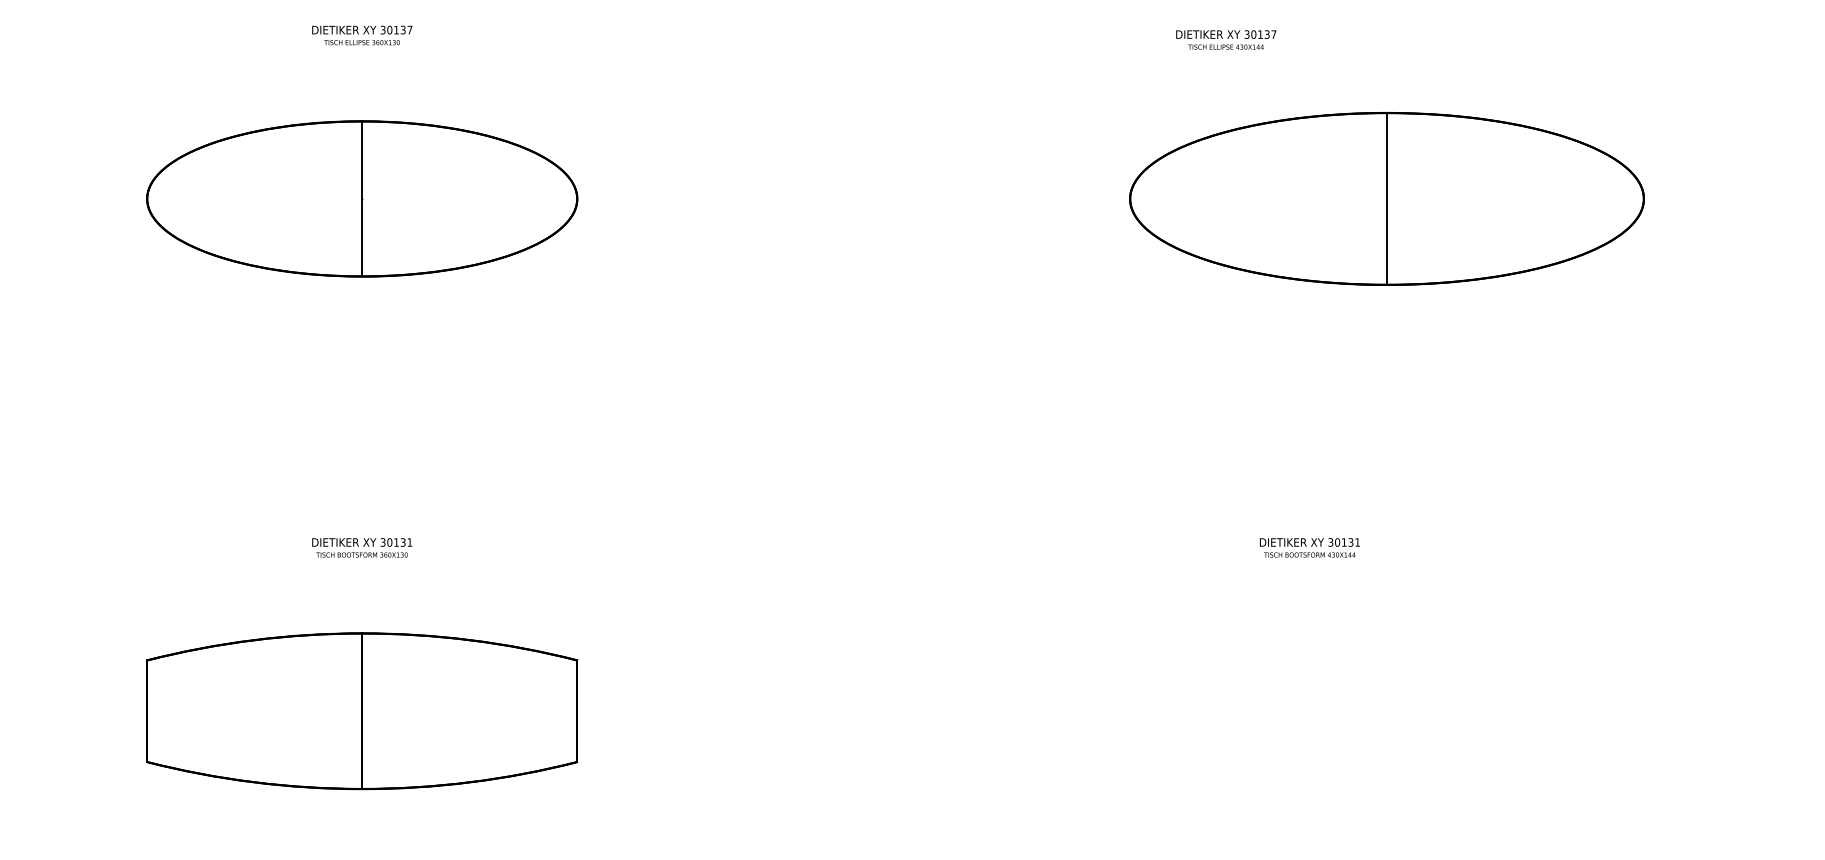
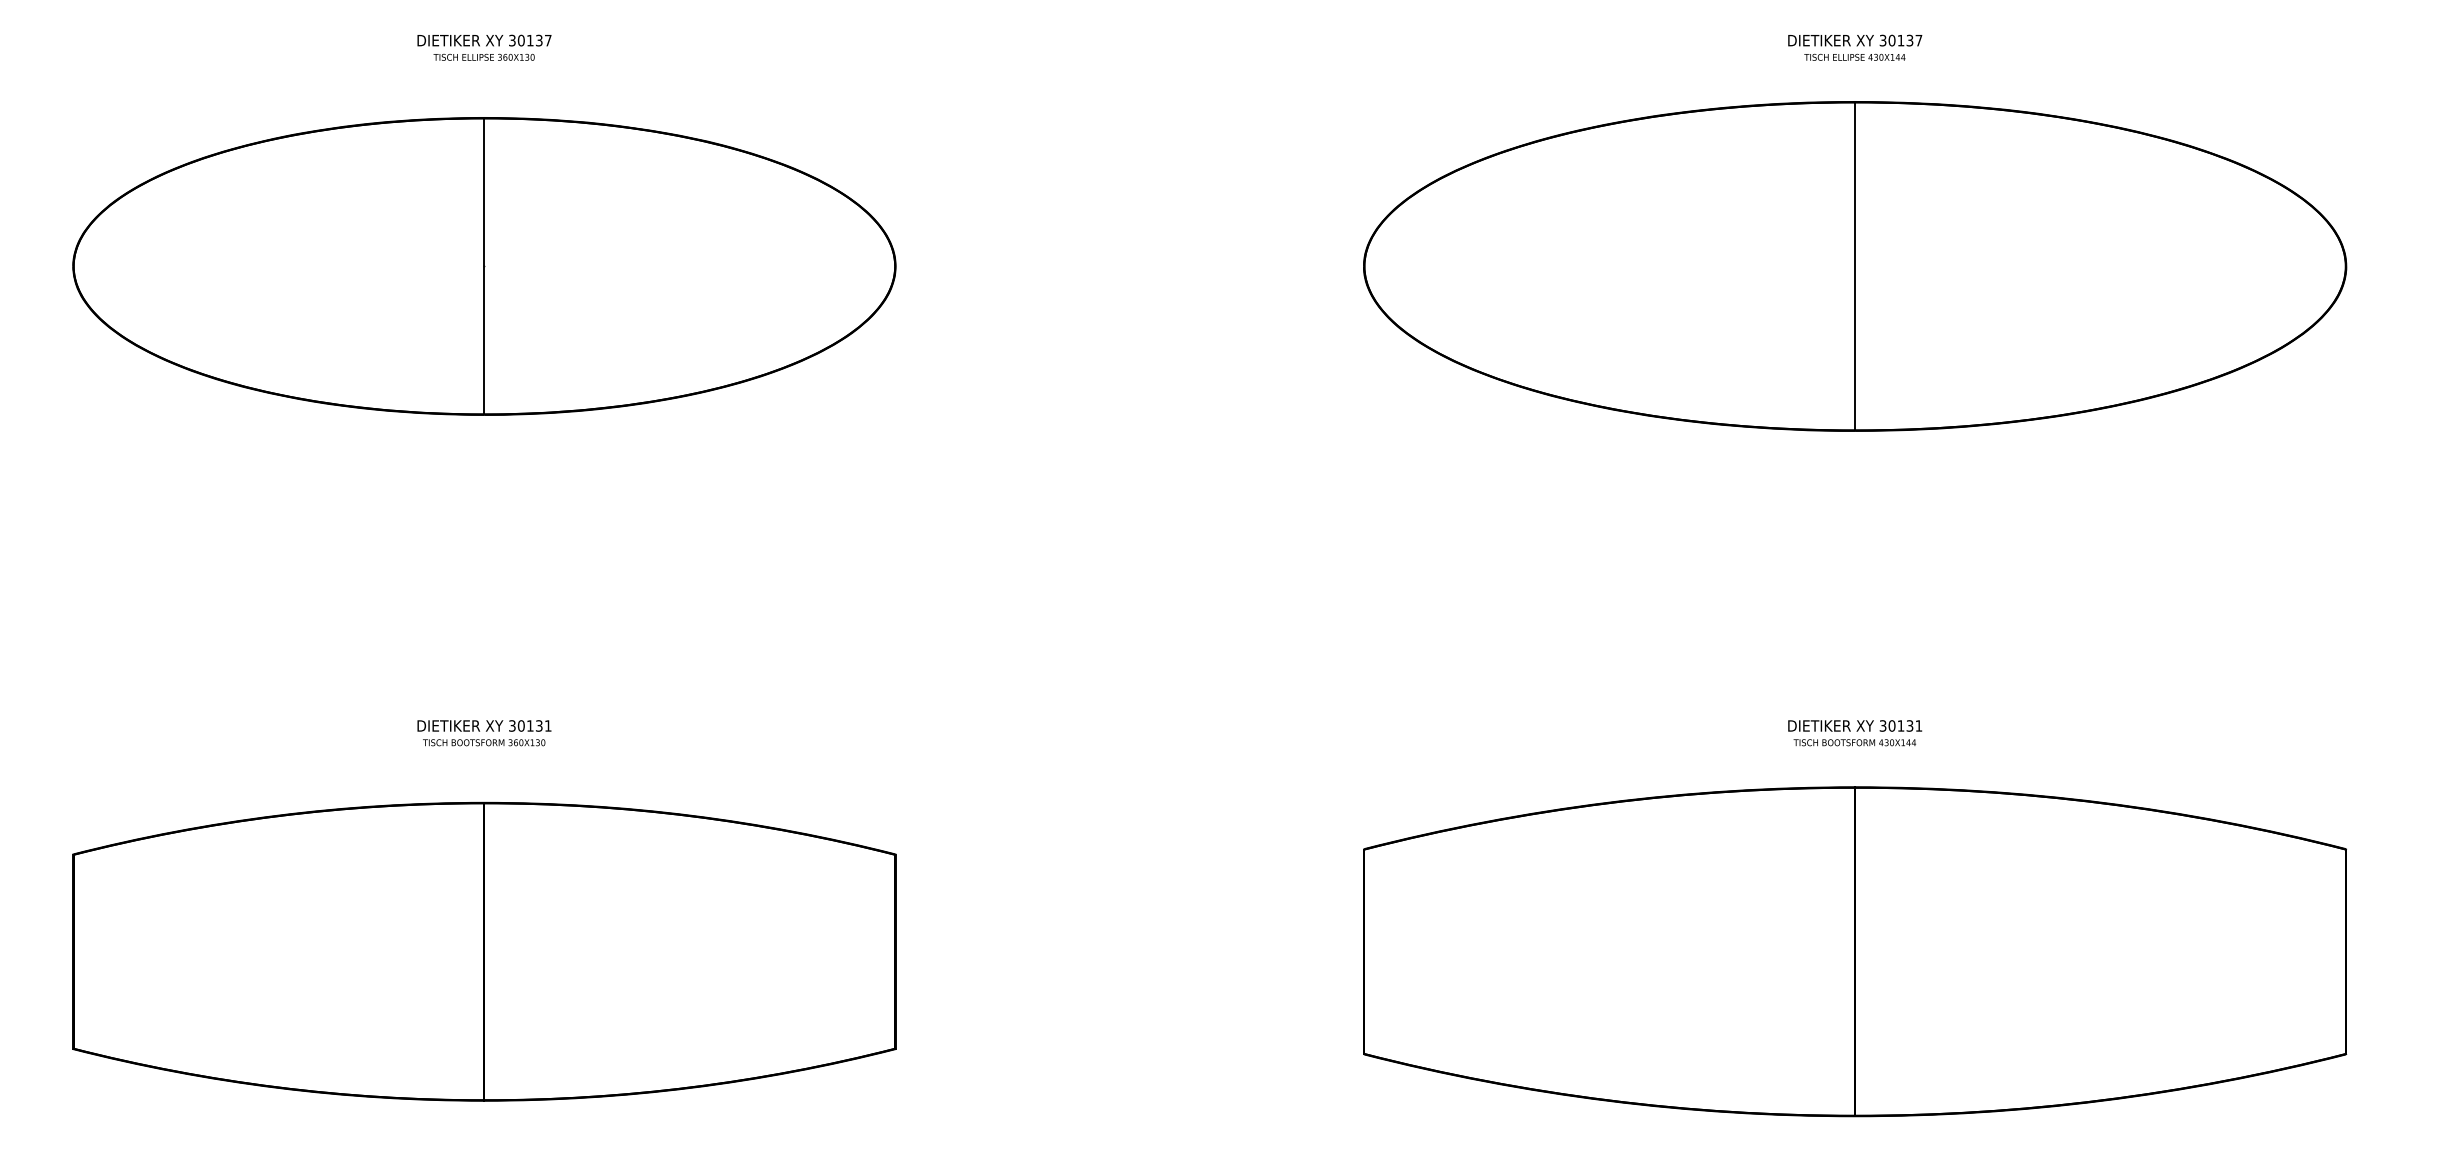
text: (1226, 39) -> (1855, 47), moved
part: (362, 198) -> (484, 266), size x1.43
part: (1387, 198) -> (1855, 266), size x1.43
text: (1310, 548) -> (1855, 733), moved
part: (362, 711) -> (484, 951), size x1.43
part: (1387, 711) -> (1855, 951), added

